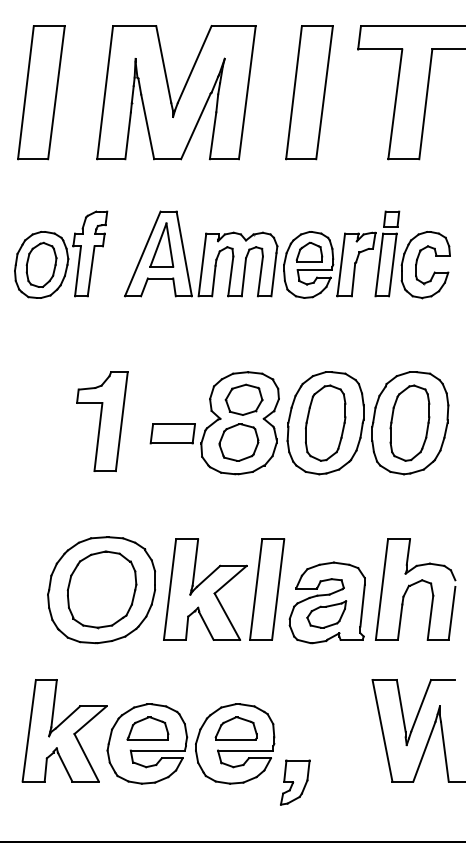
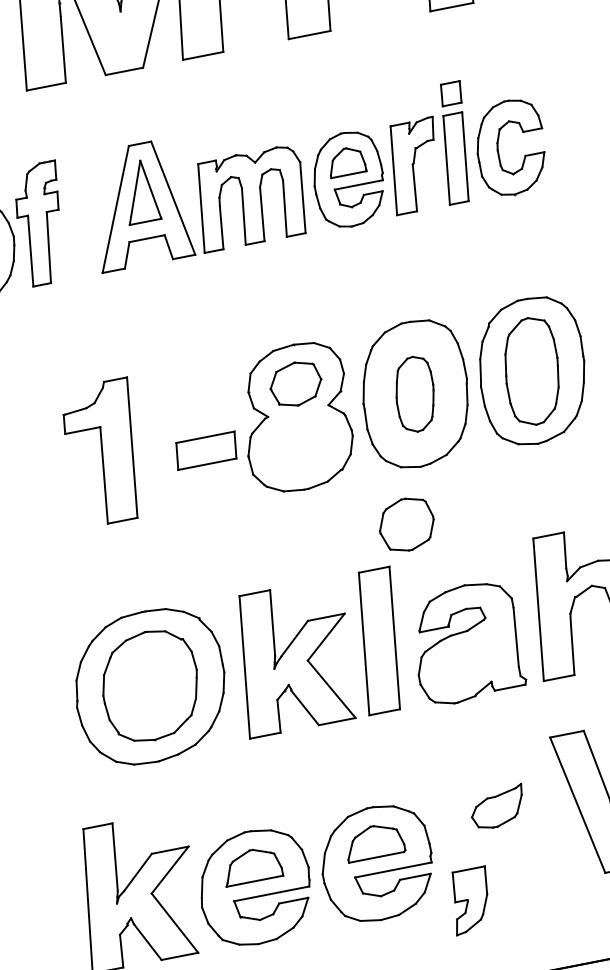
part: (325, 422) -> (414, 393), size x0.7
part: (238, 442) -> (406, 524), moved
part: (326, 614) -> (497, 807), moved

